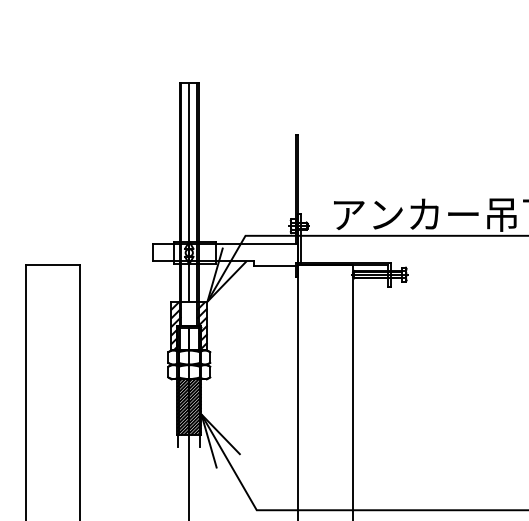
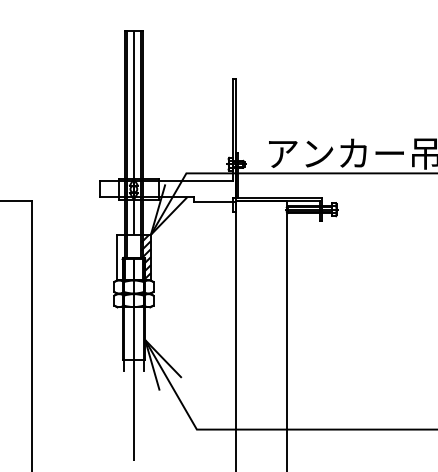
hatch: (176, 325) -> (121, 257), removed
hatch: (189, 407) -> (134, 333), removed

